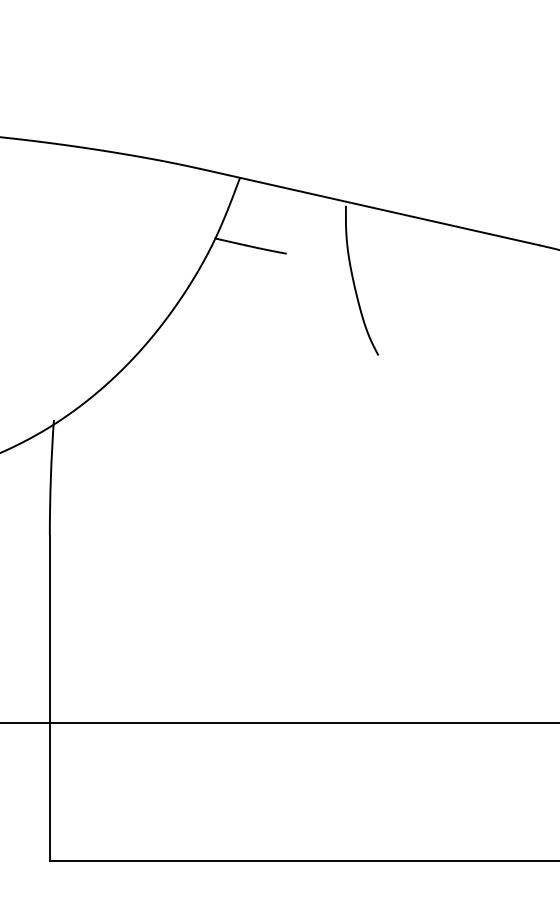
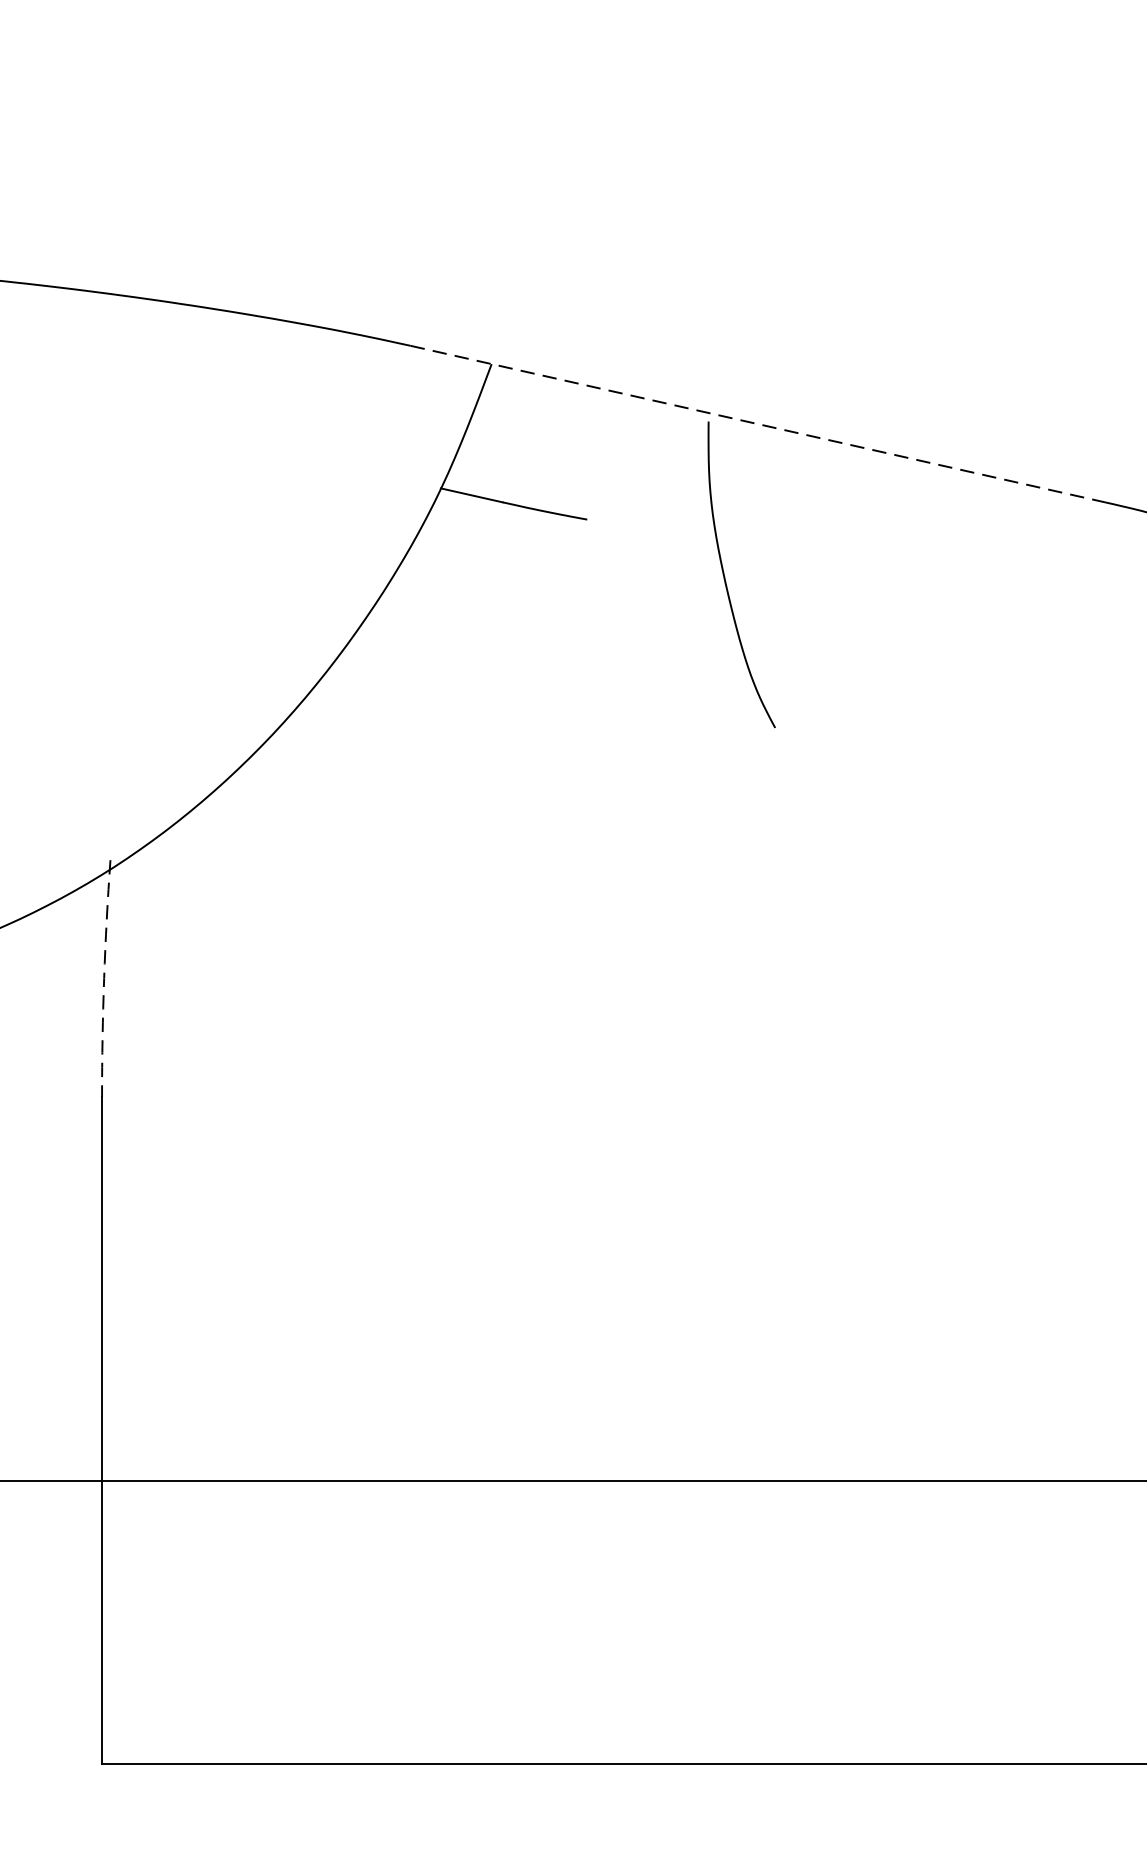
line: (370, 207) -> (758, 424), solid -> dashed
arc: (50, 477) -> (103, 977), solid -> dashed

